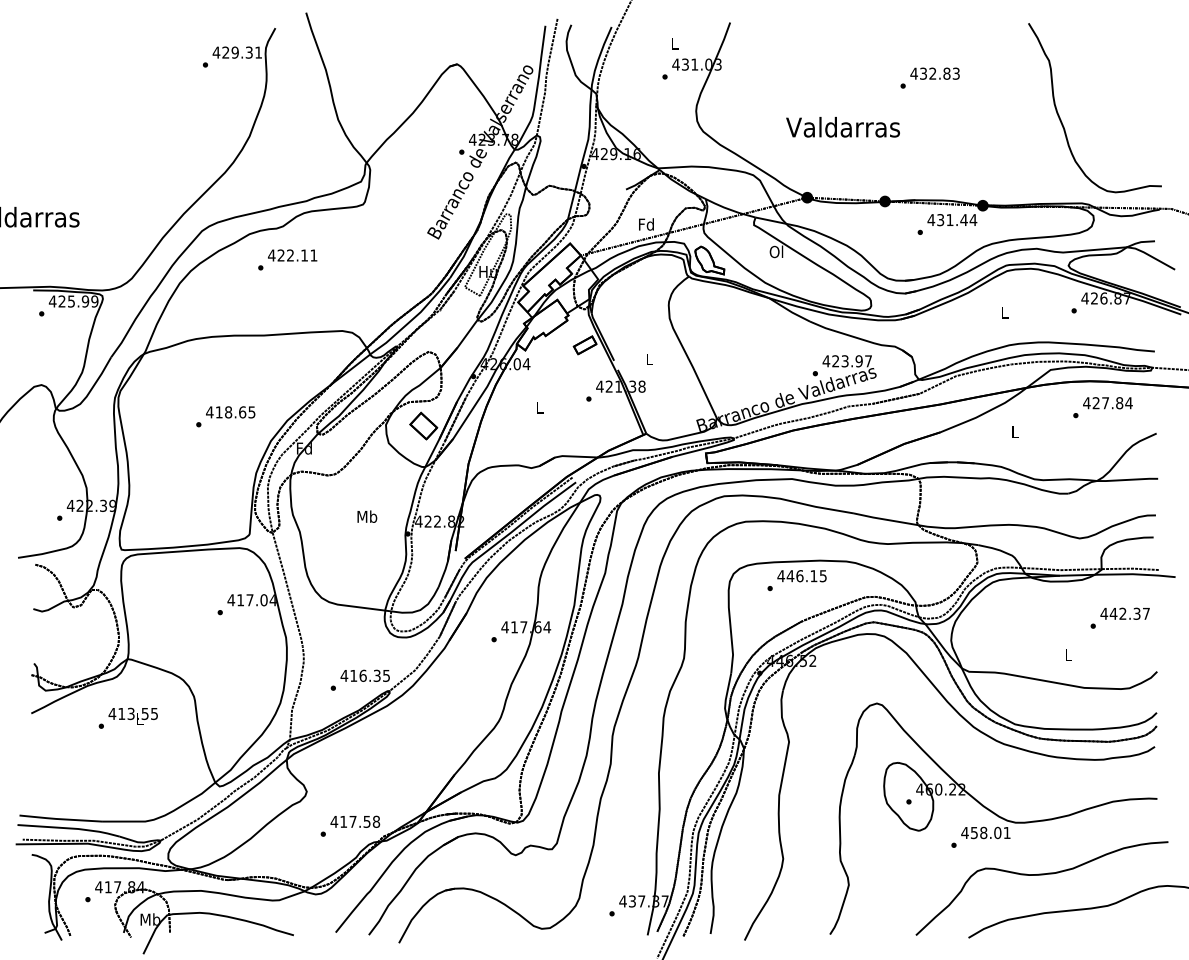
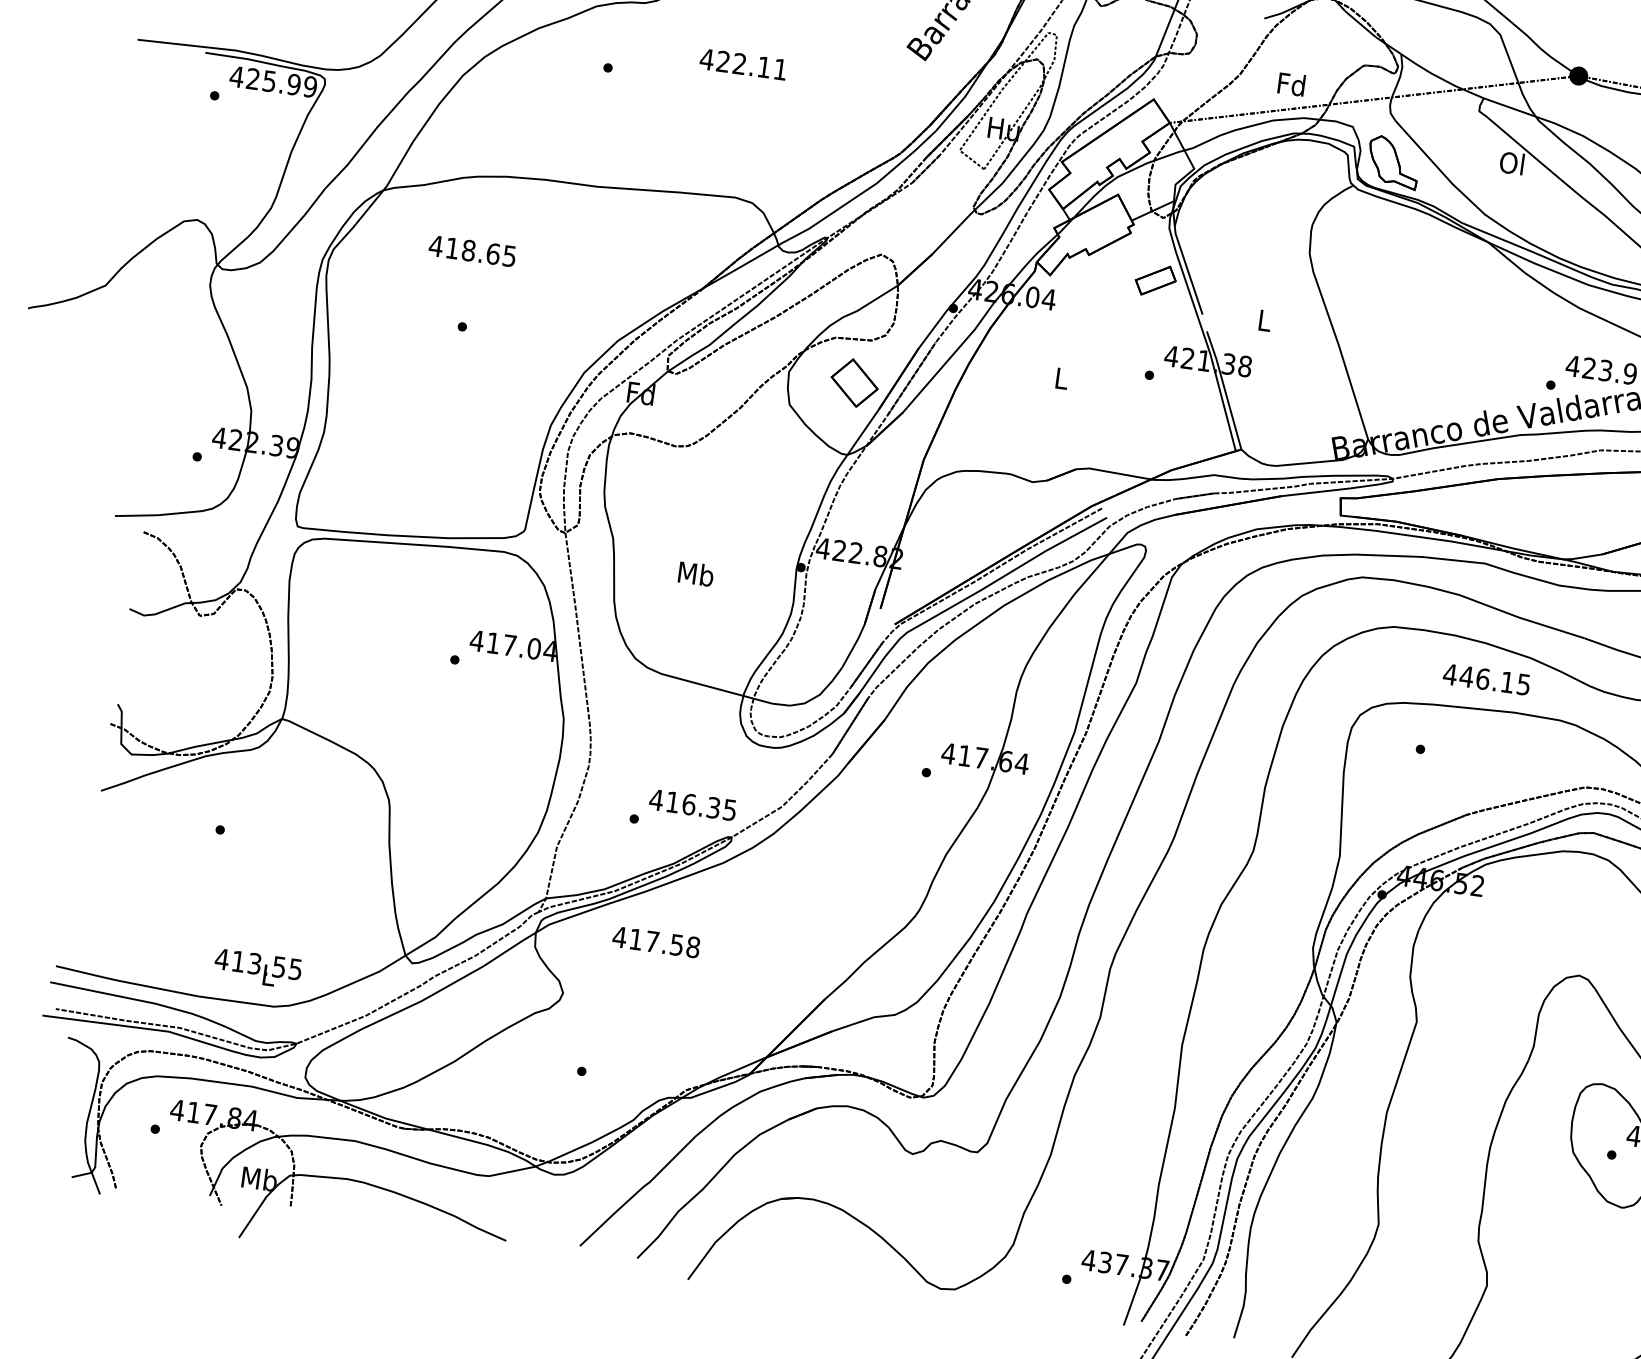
text: (292, 255) -> (743, 64), moved
text: (230, 412) -> (472, 251), moved
text: (367, 516) -> (696, 573), moved
text: (801, 576) -> (1485, 680), moved
text: (132, 715) -> (256, 966), moved
text: (355, 821) -> (656, 941), moved

